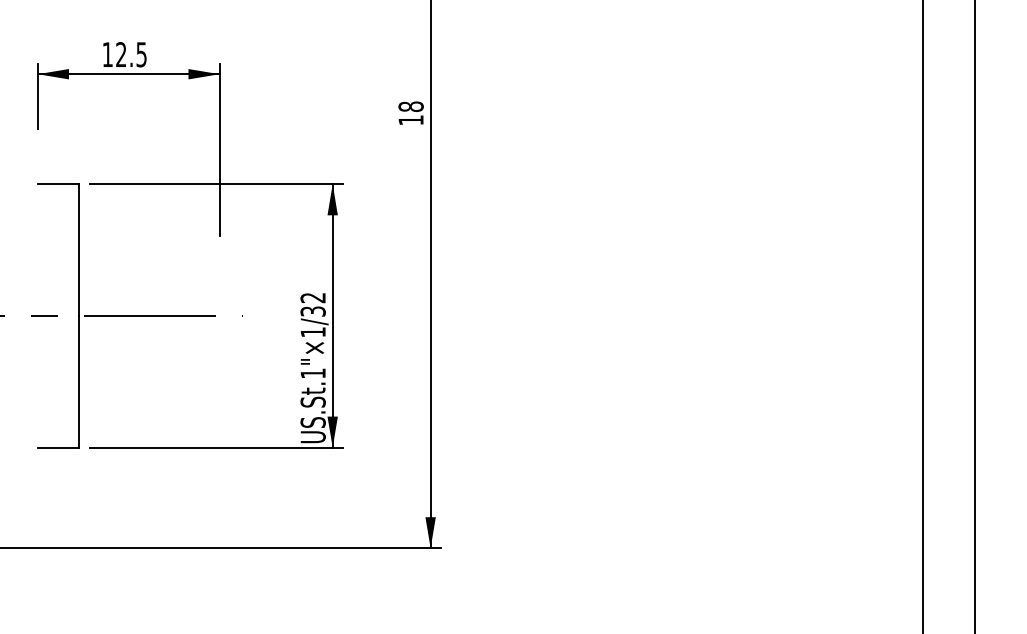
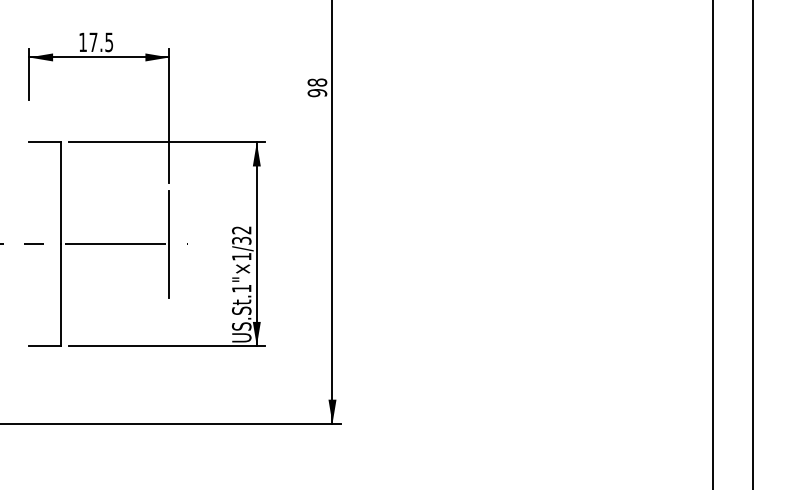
text: (121, 54) -> (93, 42), 12.5 -> 17.5
text: (410, 120) -> (316, 93), 18 -> 98
line: (219, 316) -> (169, 244), added

